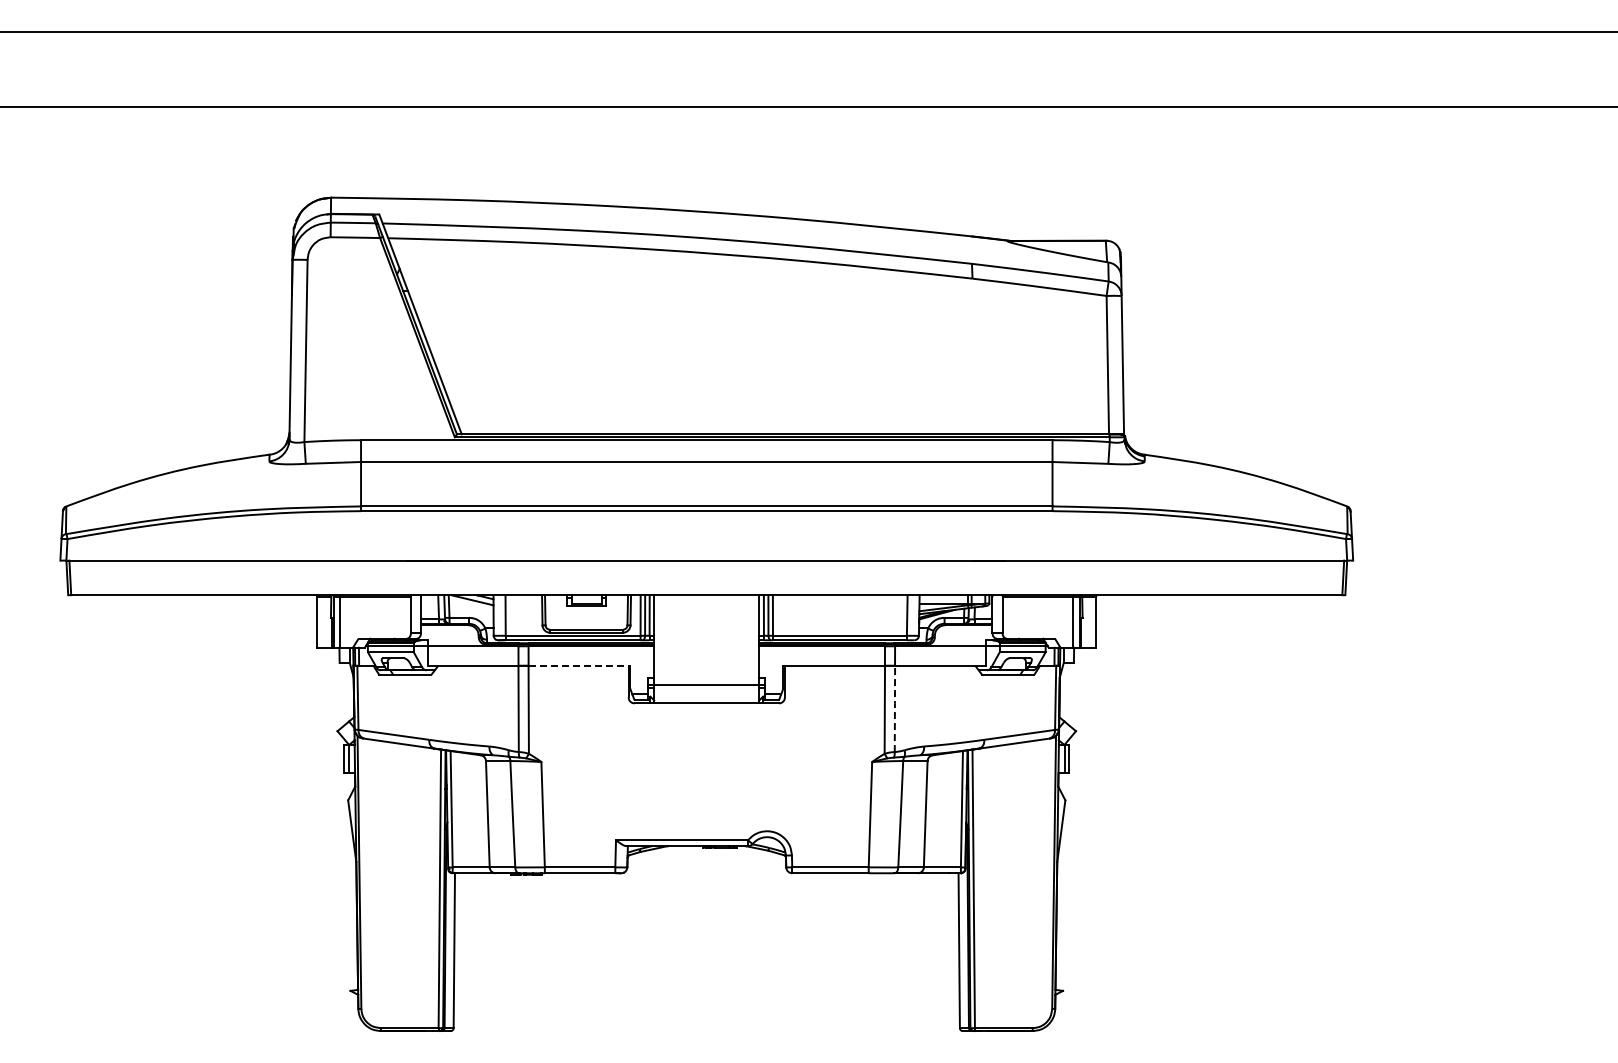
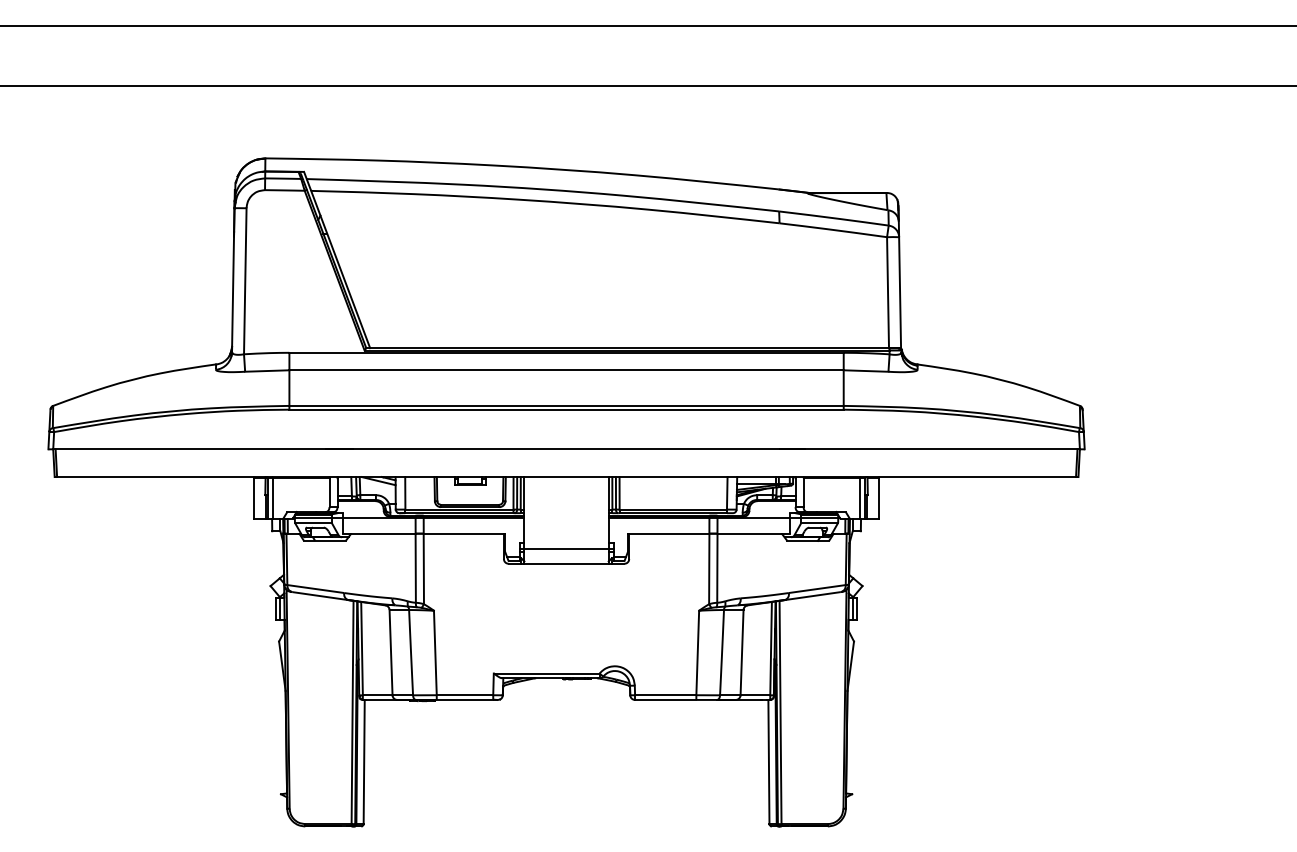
line: (579, 665) -> (464, 533), dashed -> solid
line: (894, 708) -> (717, 567), dashed -> solid

